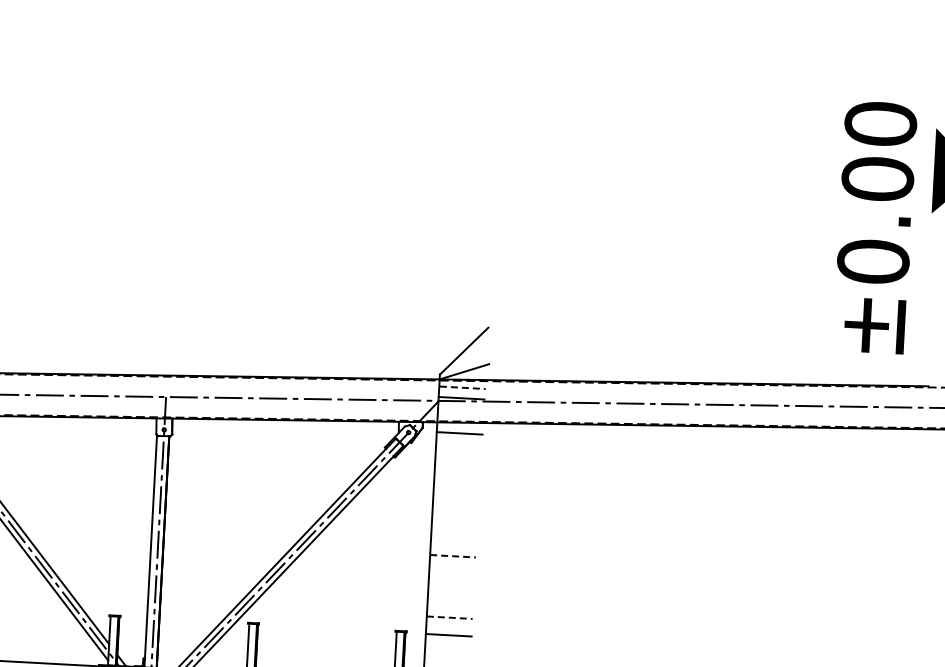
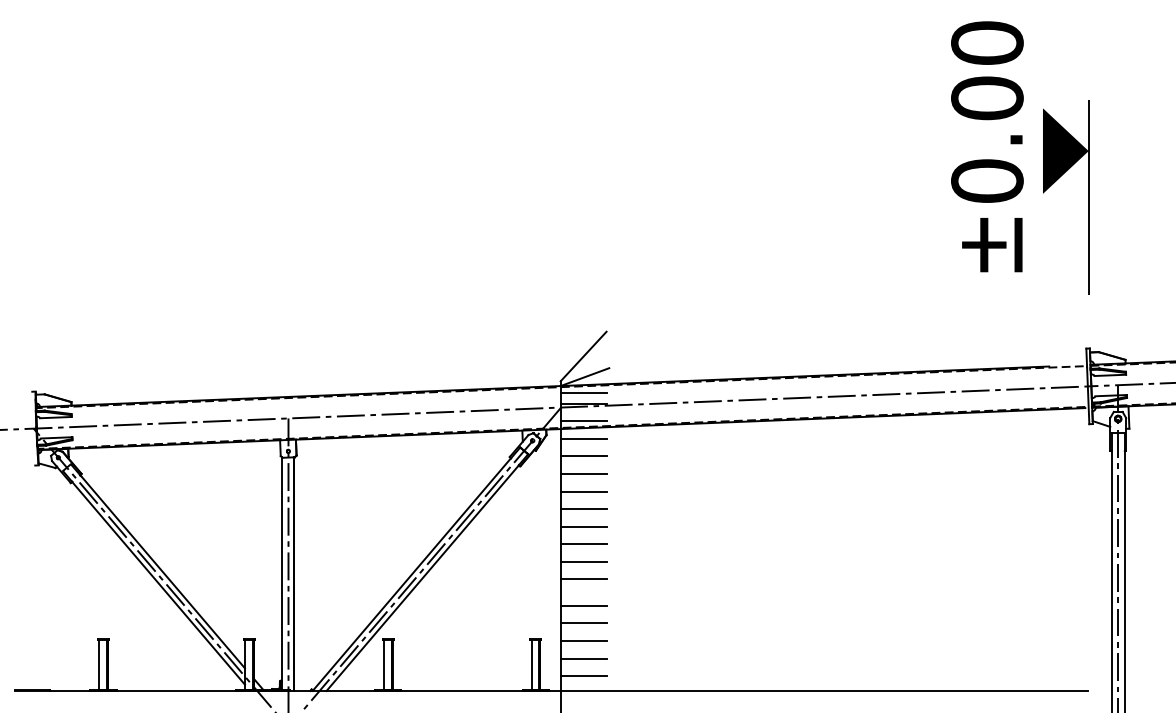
text: (875, 227) -> (987, 146), moved
line: (463, 388) -> (584, 393), dashed -> solid
line: (460, 416) -> (583, 421), added
line: (458, 450) -> (583, 456), added
line: (457, 467) -> (583, 473), added
line: (456, 485) -> (583, 491), added
line: (455, 503) -> (583, 509), added
line: (454, 520) -> (583, 526), added
line: (453, 538) -> (583, 544), added
line: (452, 555) -> (583, 561), dashed -> solid
line: (451, 573) -> (583, 579), added
line: (450, 599) -> (583, 605), added
line: (449, 617) -> (583, 623), dashed -> solid
line: (447, 652) -> (583, 658), added

